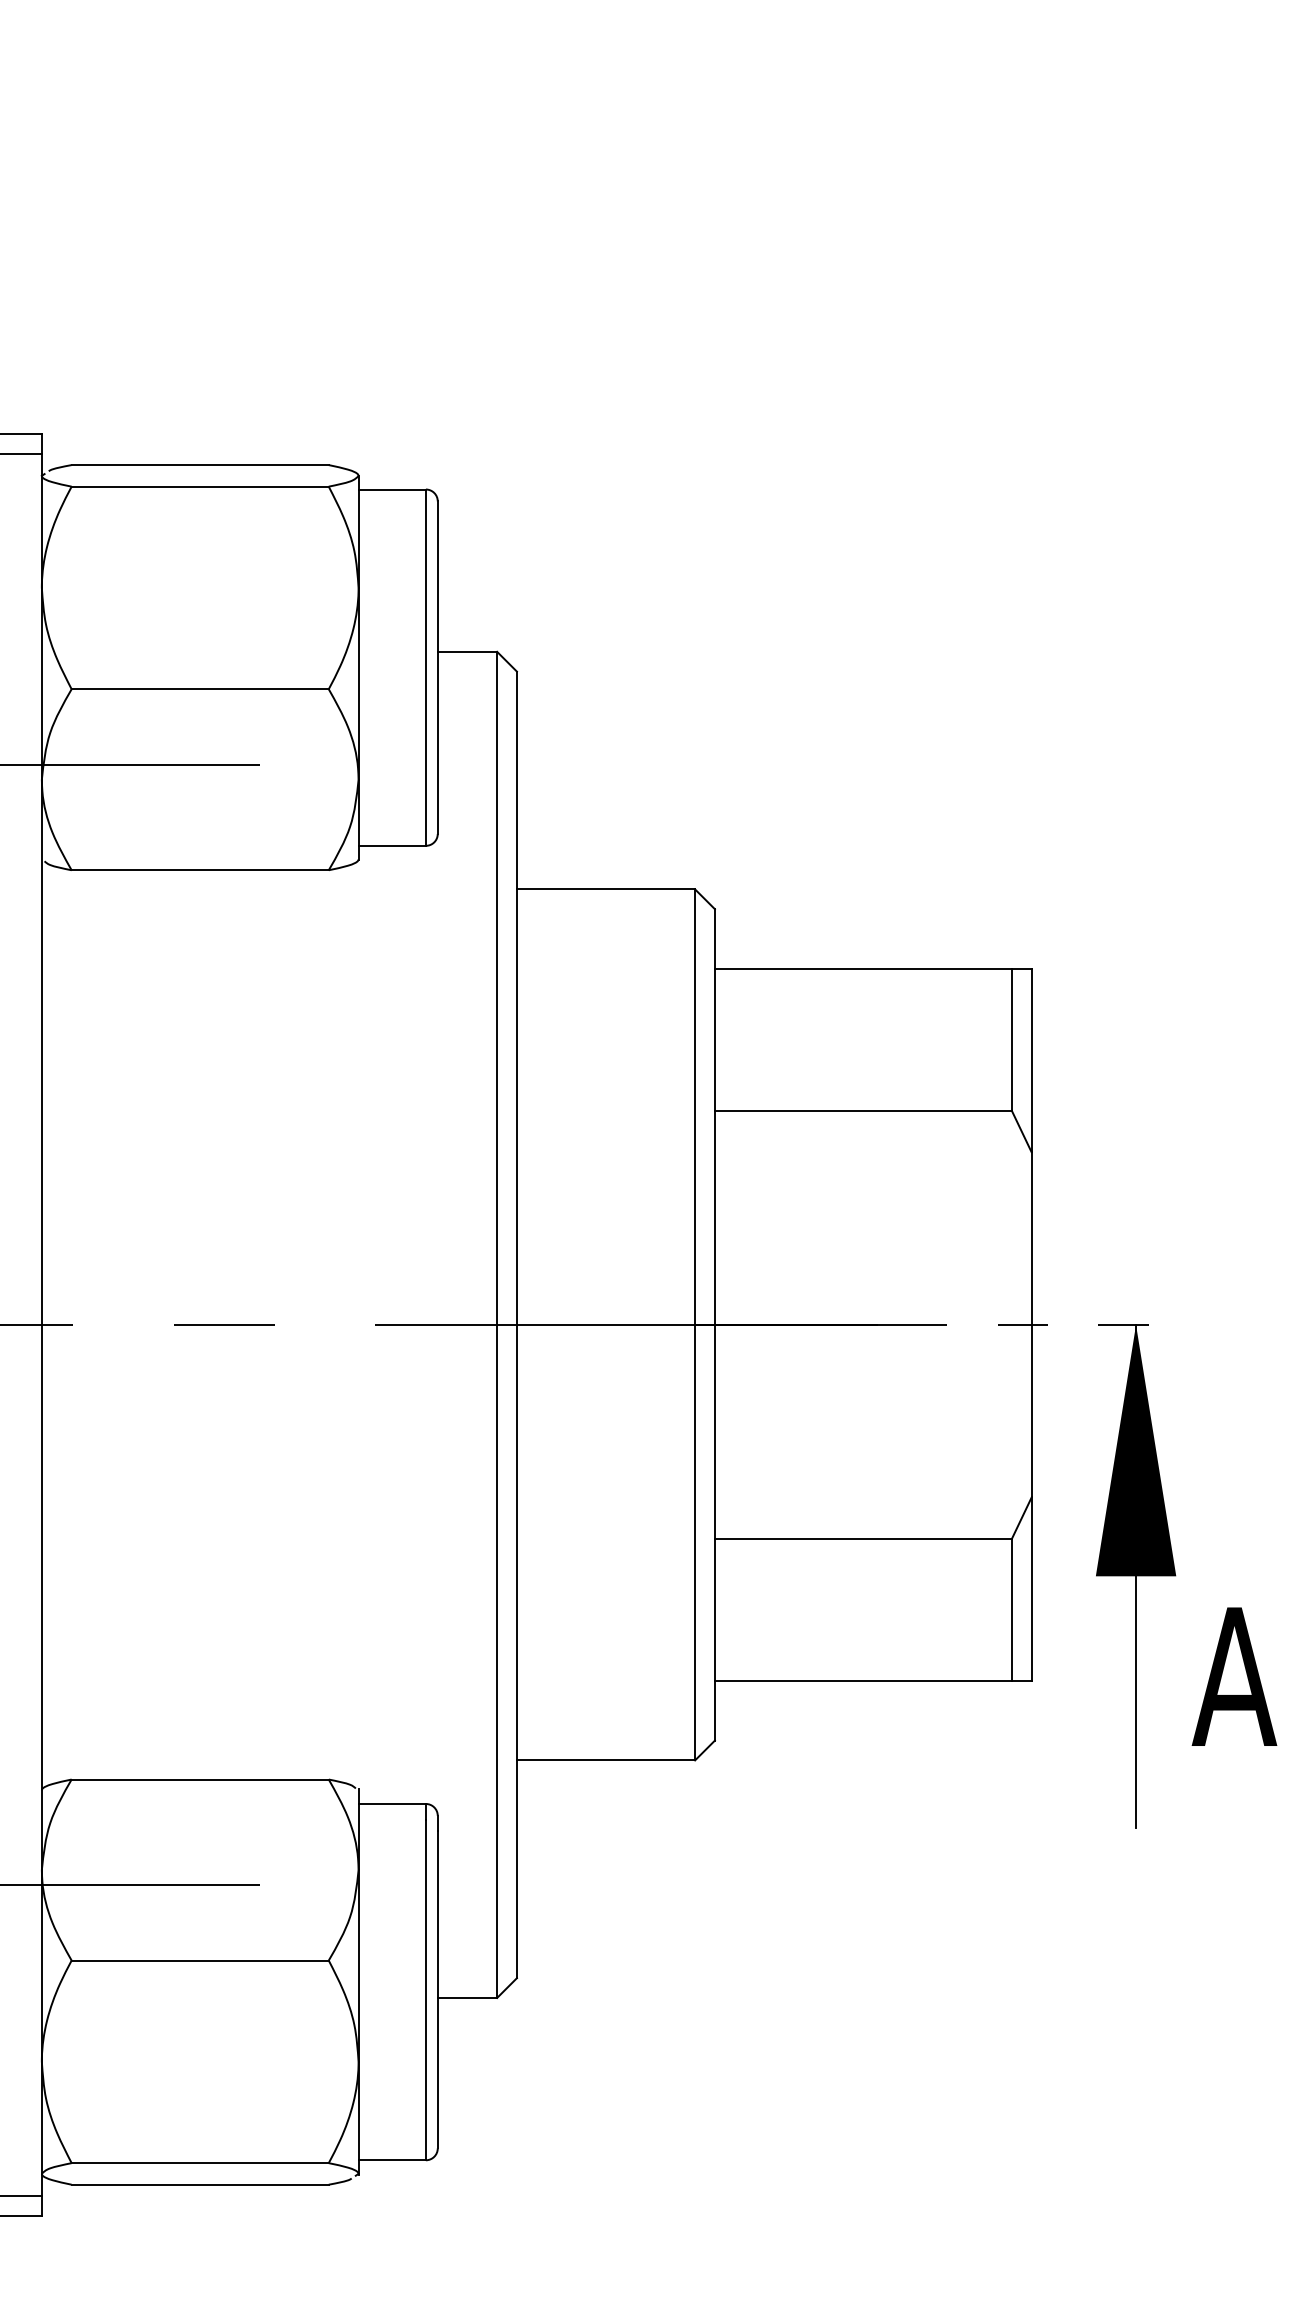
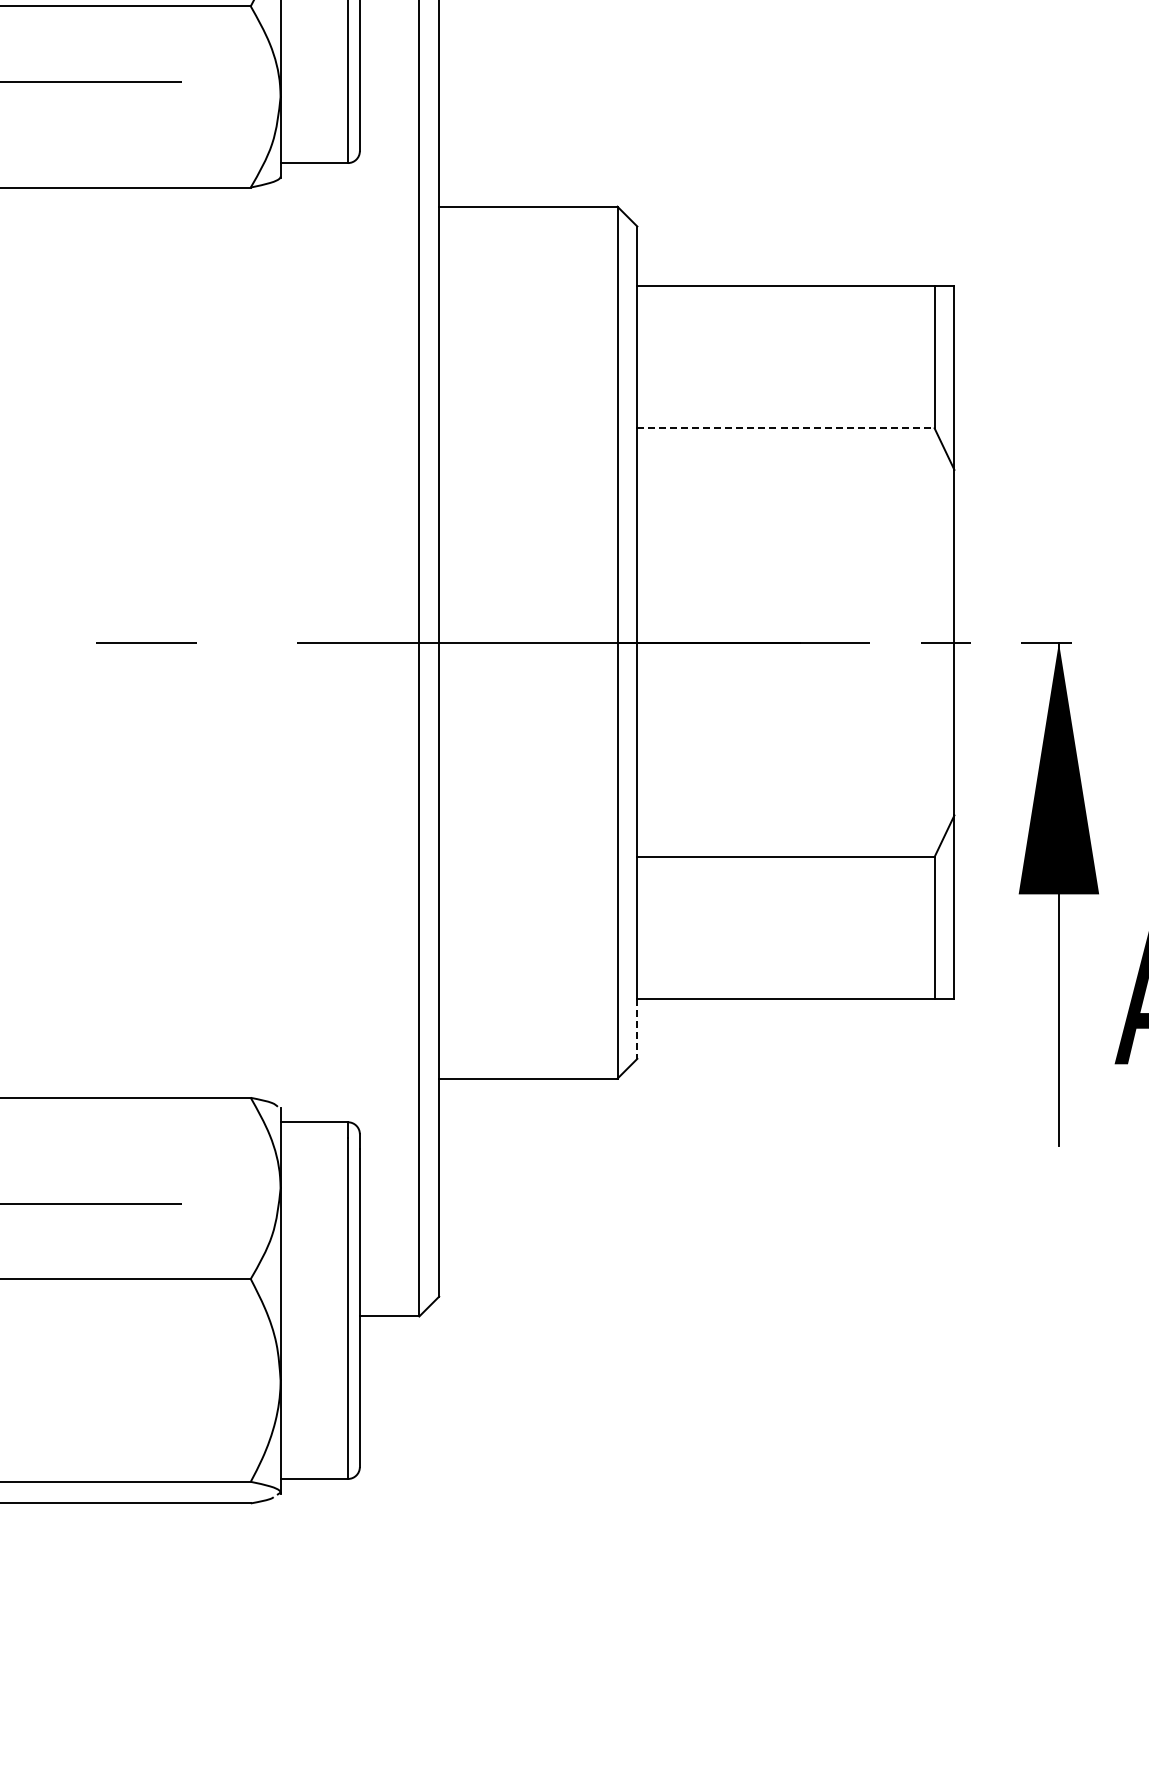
line: (863, 1110) -> (786, 428), solid -> dashed
line: (714, 1710) -> (636, 1028), solid -> dashed

